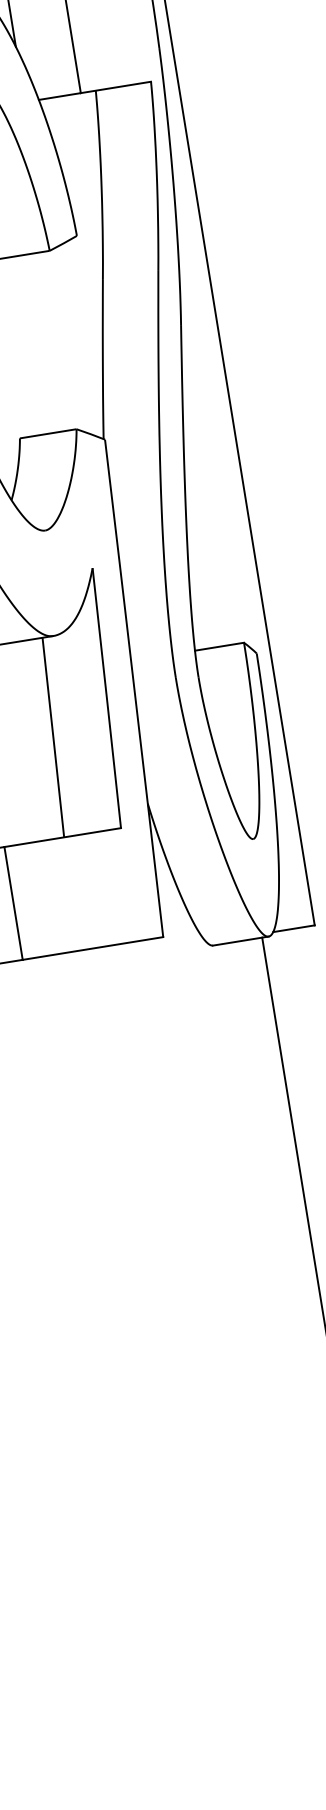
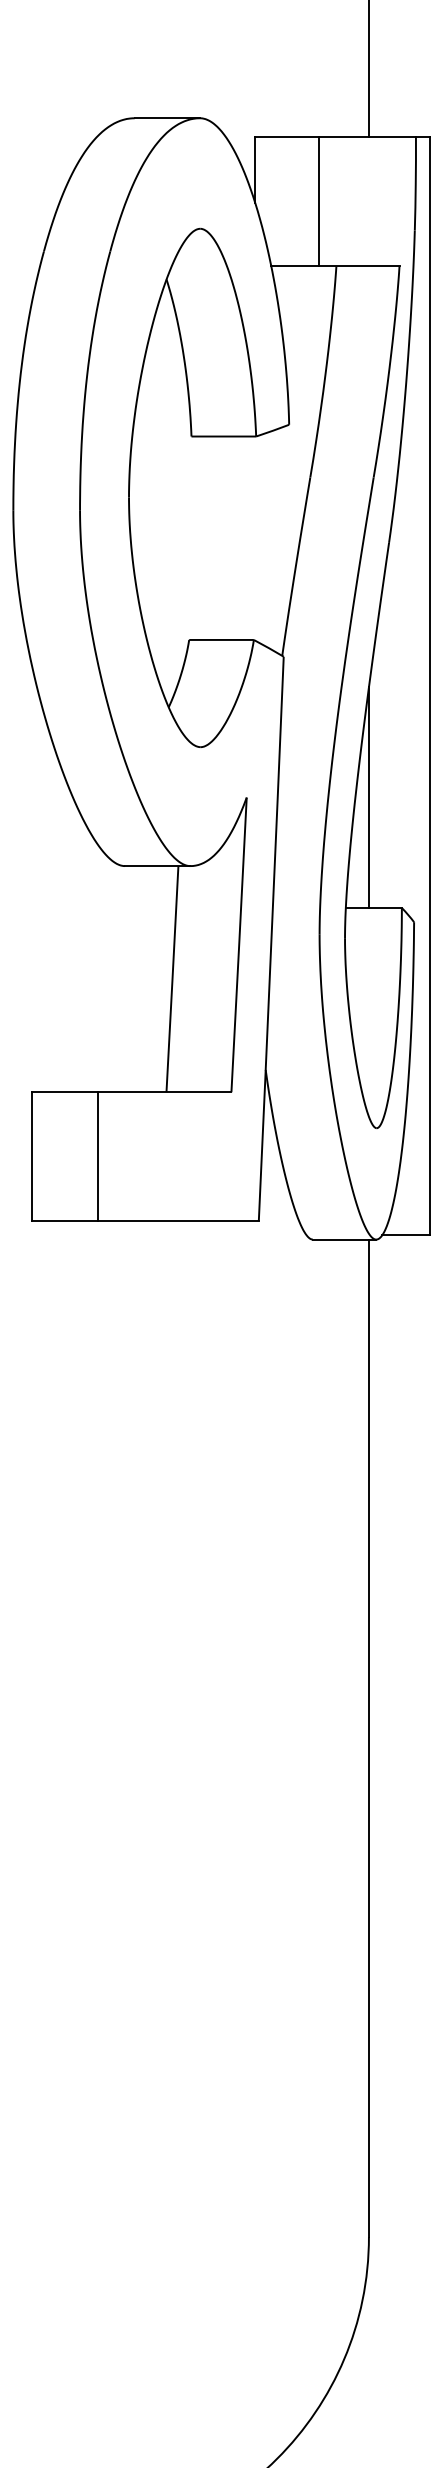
line: (199, 550) -> (368, 797), added

